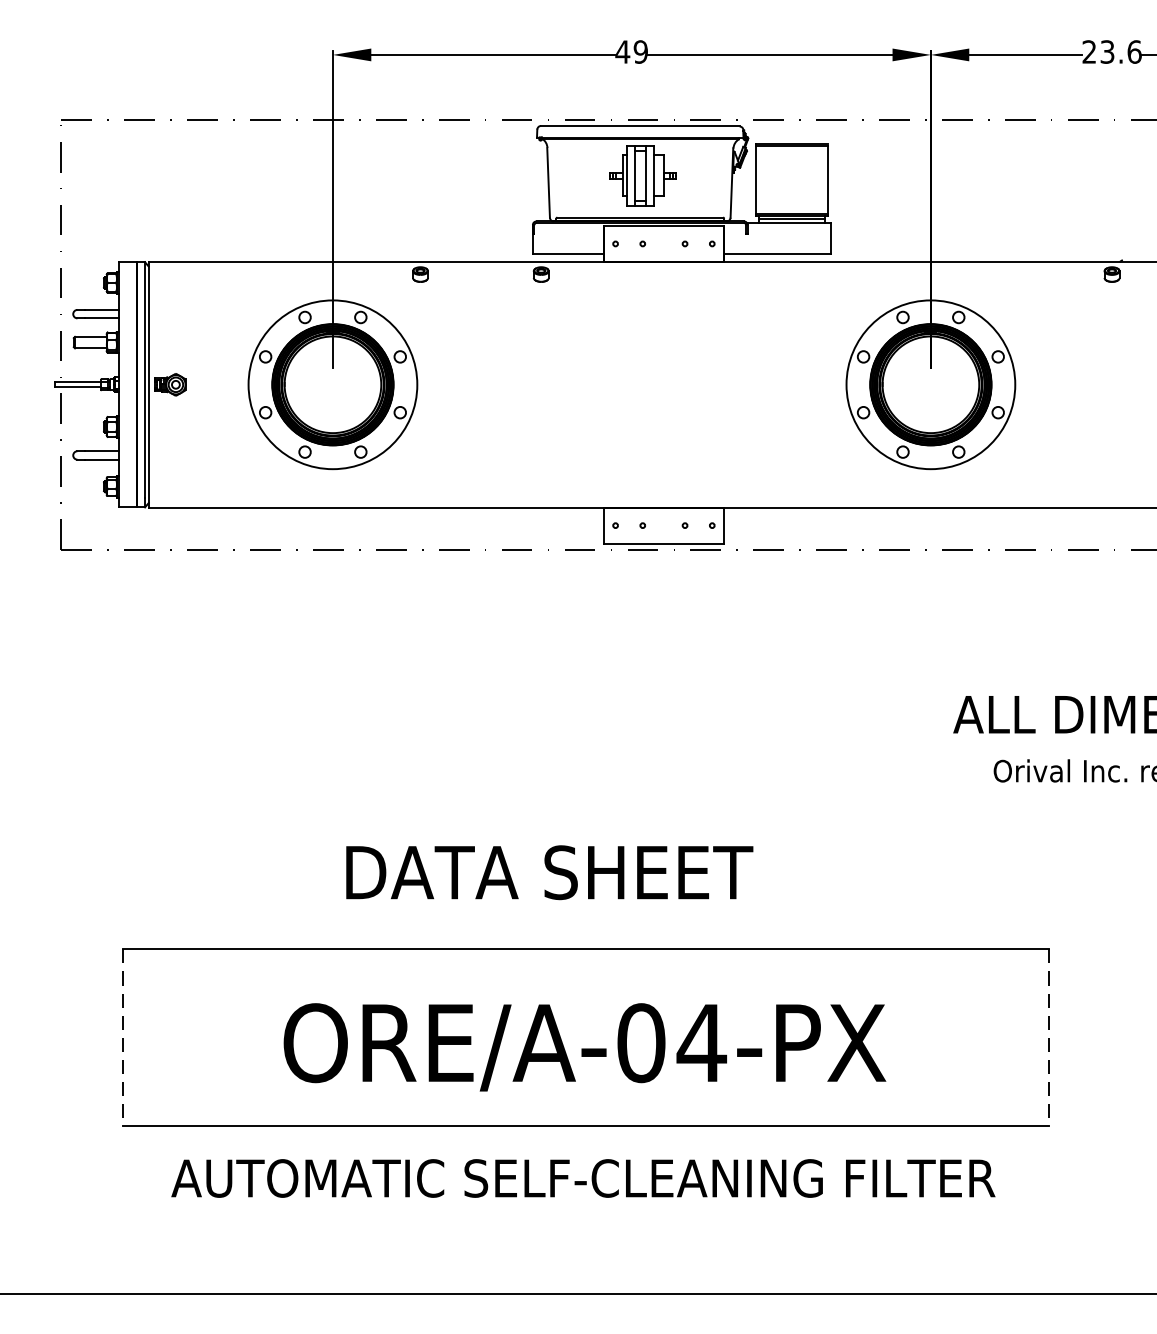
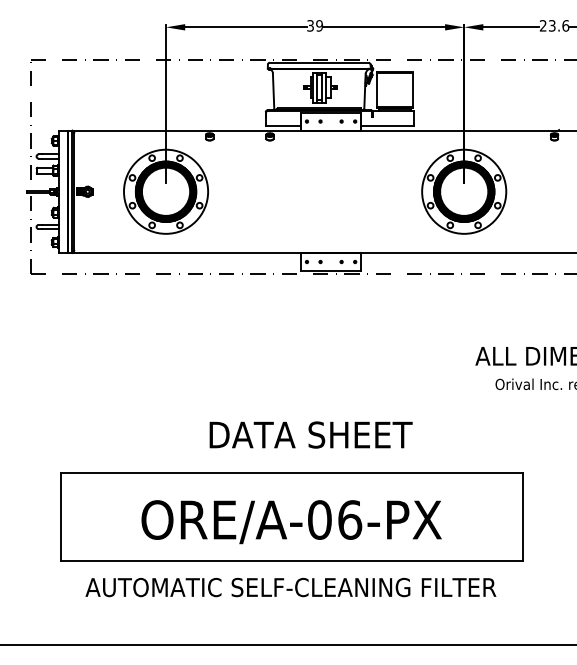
text: (622, 51) -> (310, 25), 49 -> 39
text: (548, 871) -> (310, 434), moved
line: (123, 1038) -> (61, 517), dashed -> solid
line: (1047, 1038) -> (522, 517), dashed -> solid
text: (700, 1042) -> (349, 519), ORE/A-04-PX -> ORE/A-06-PX

